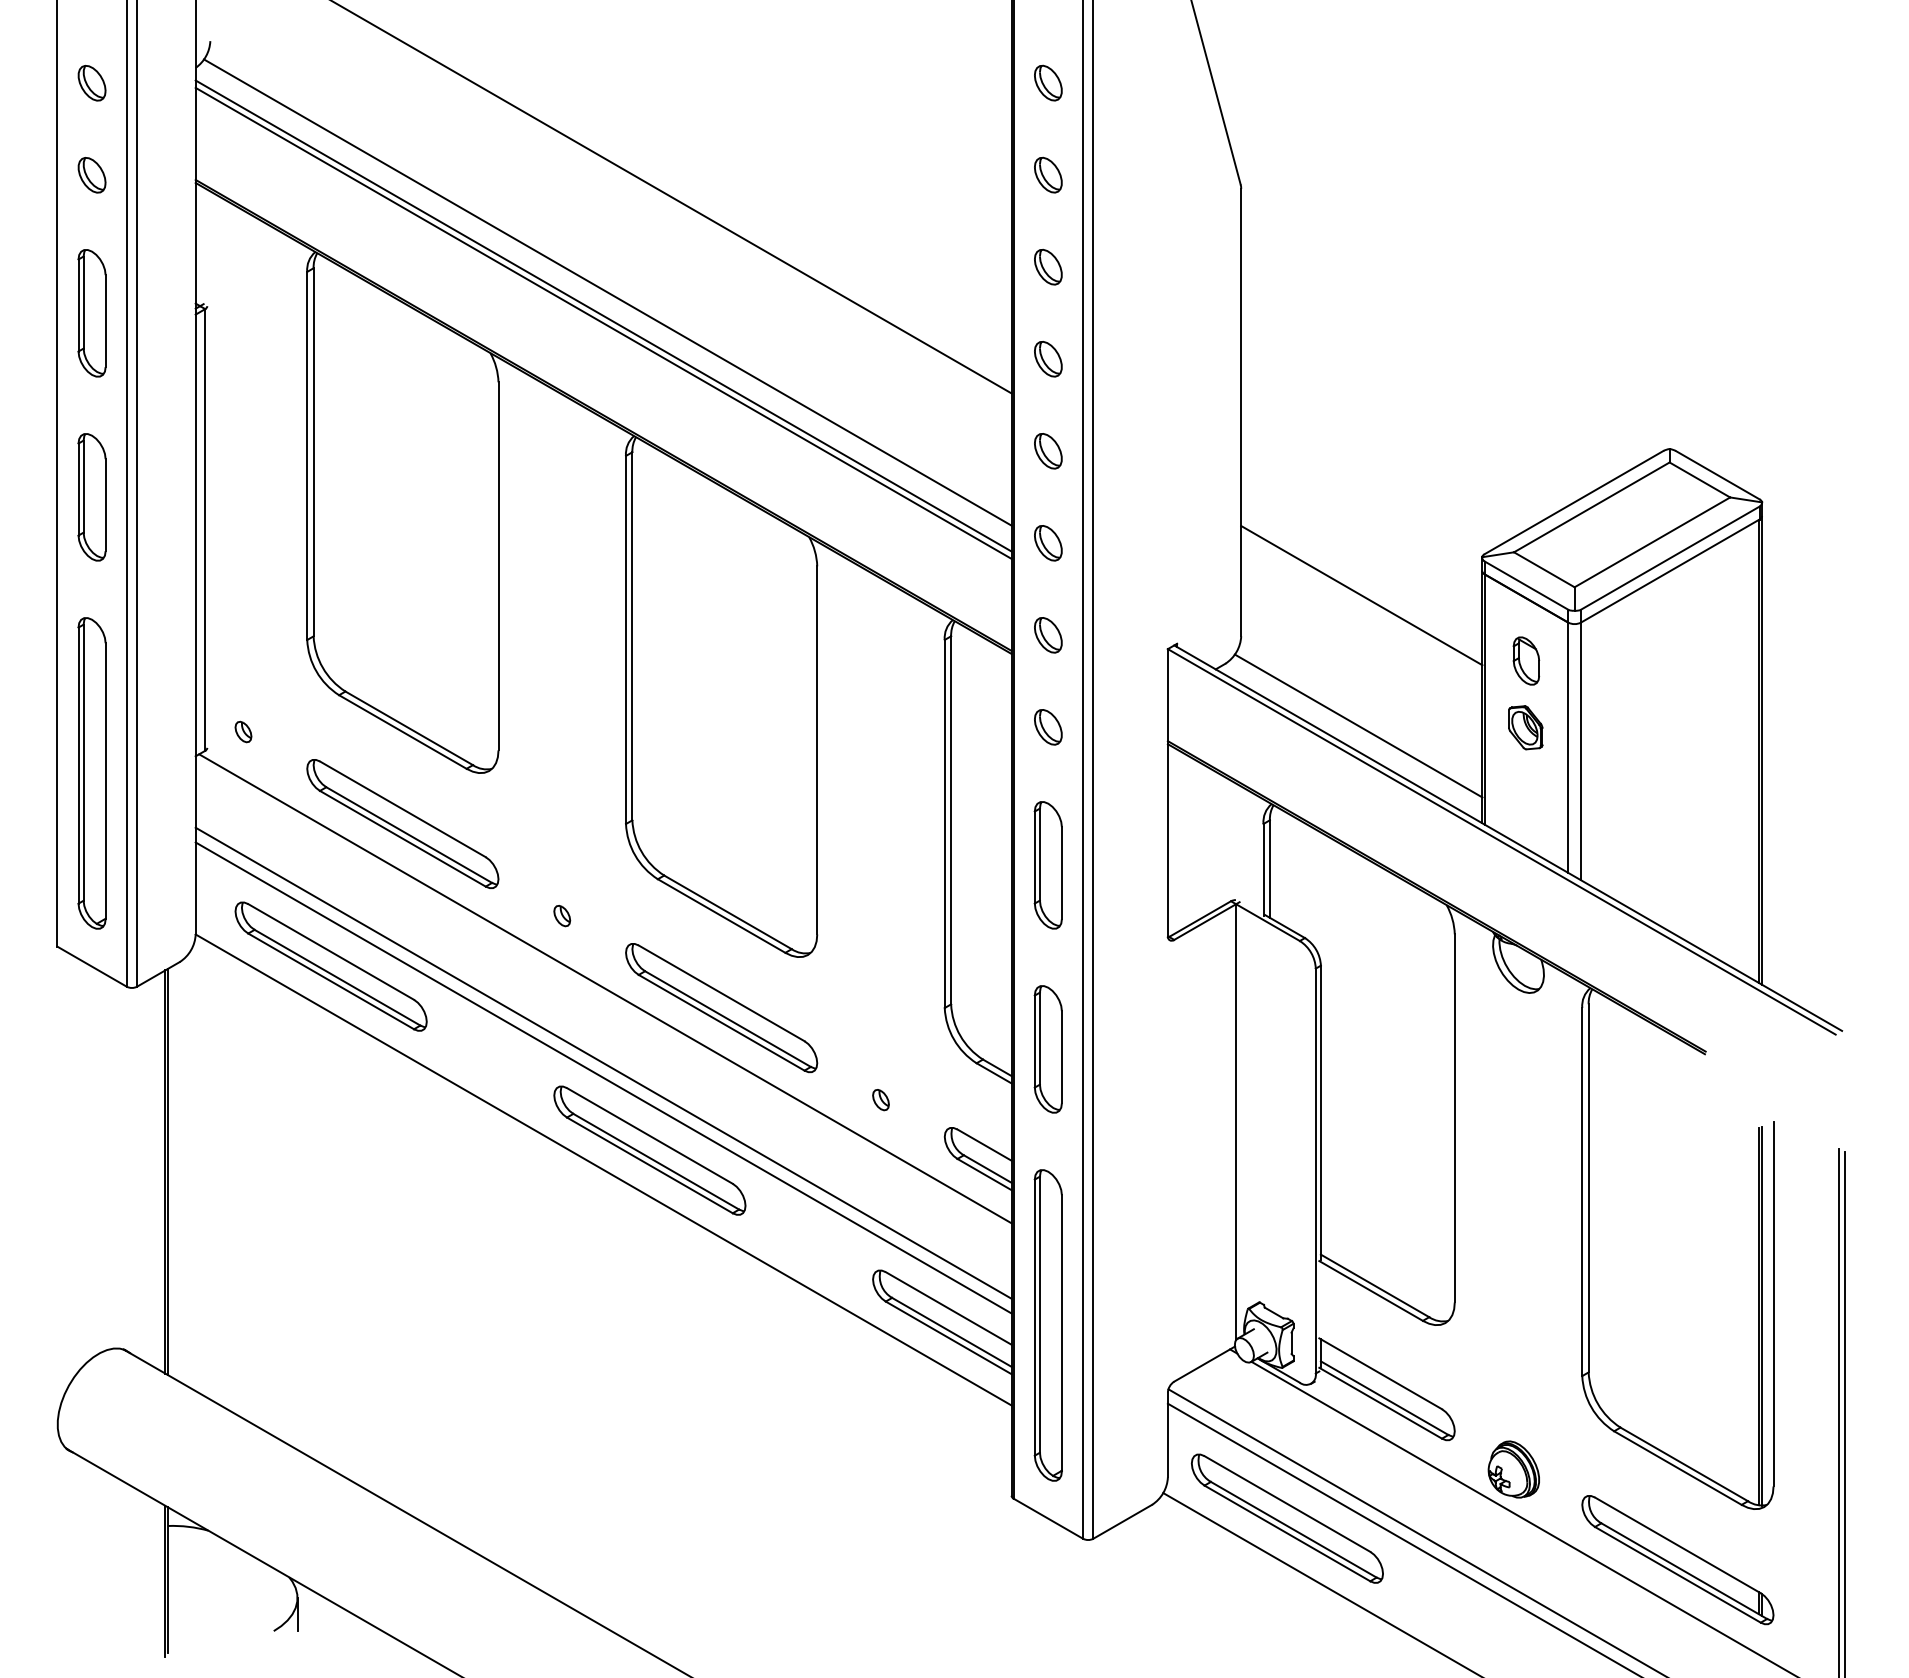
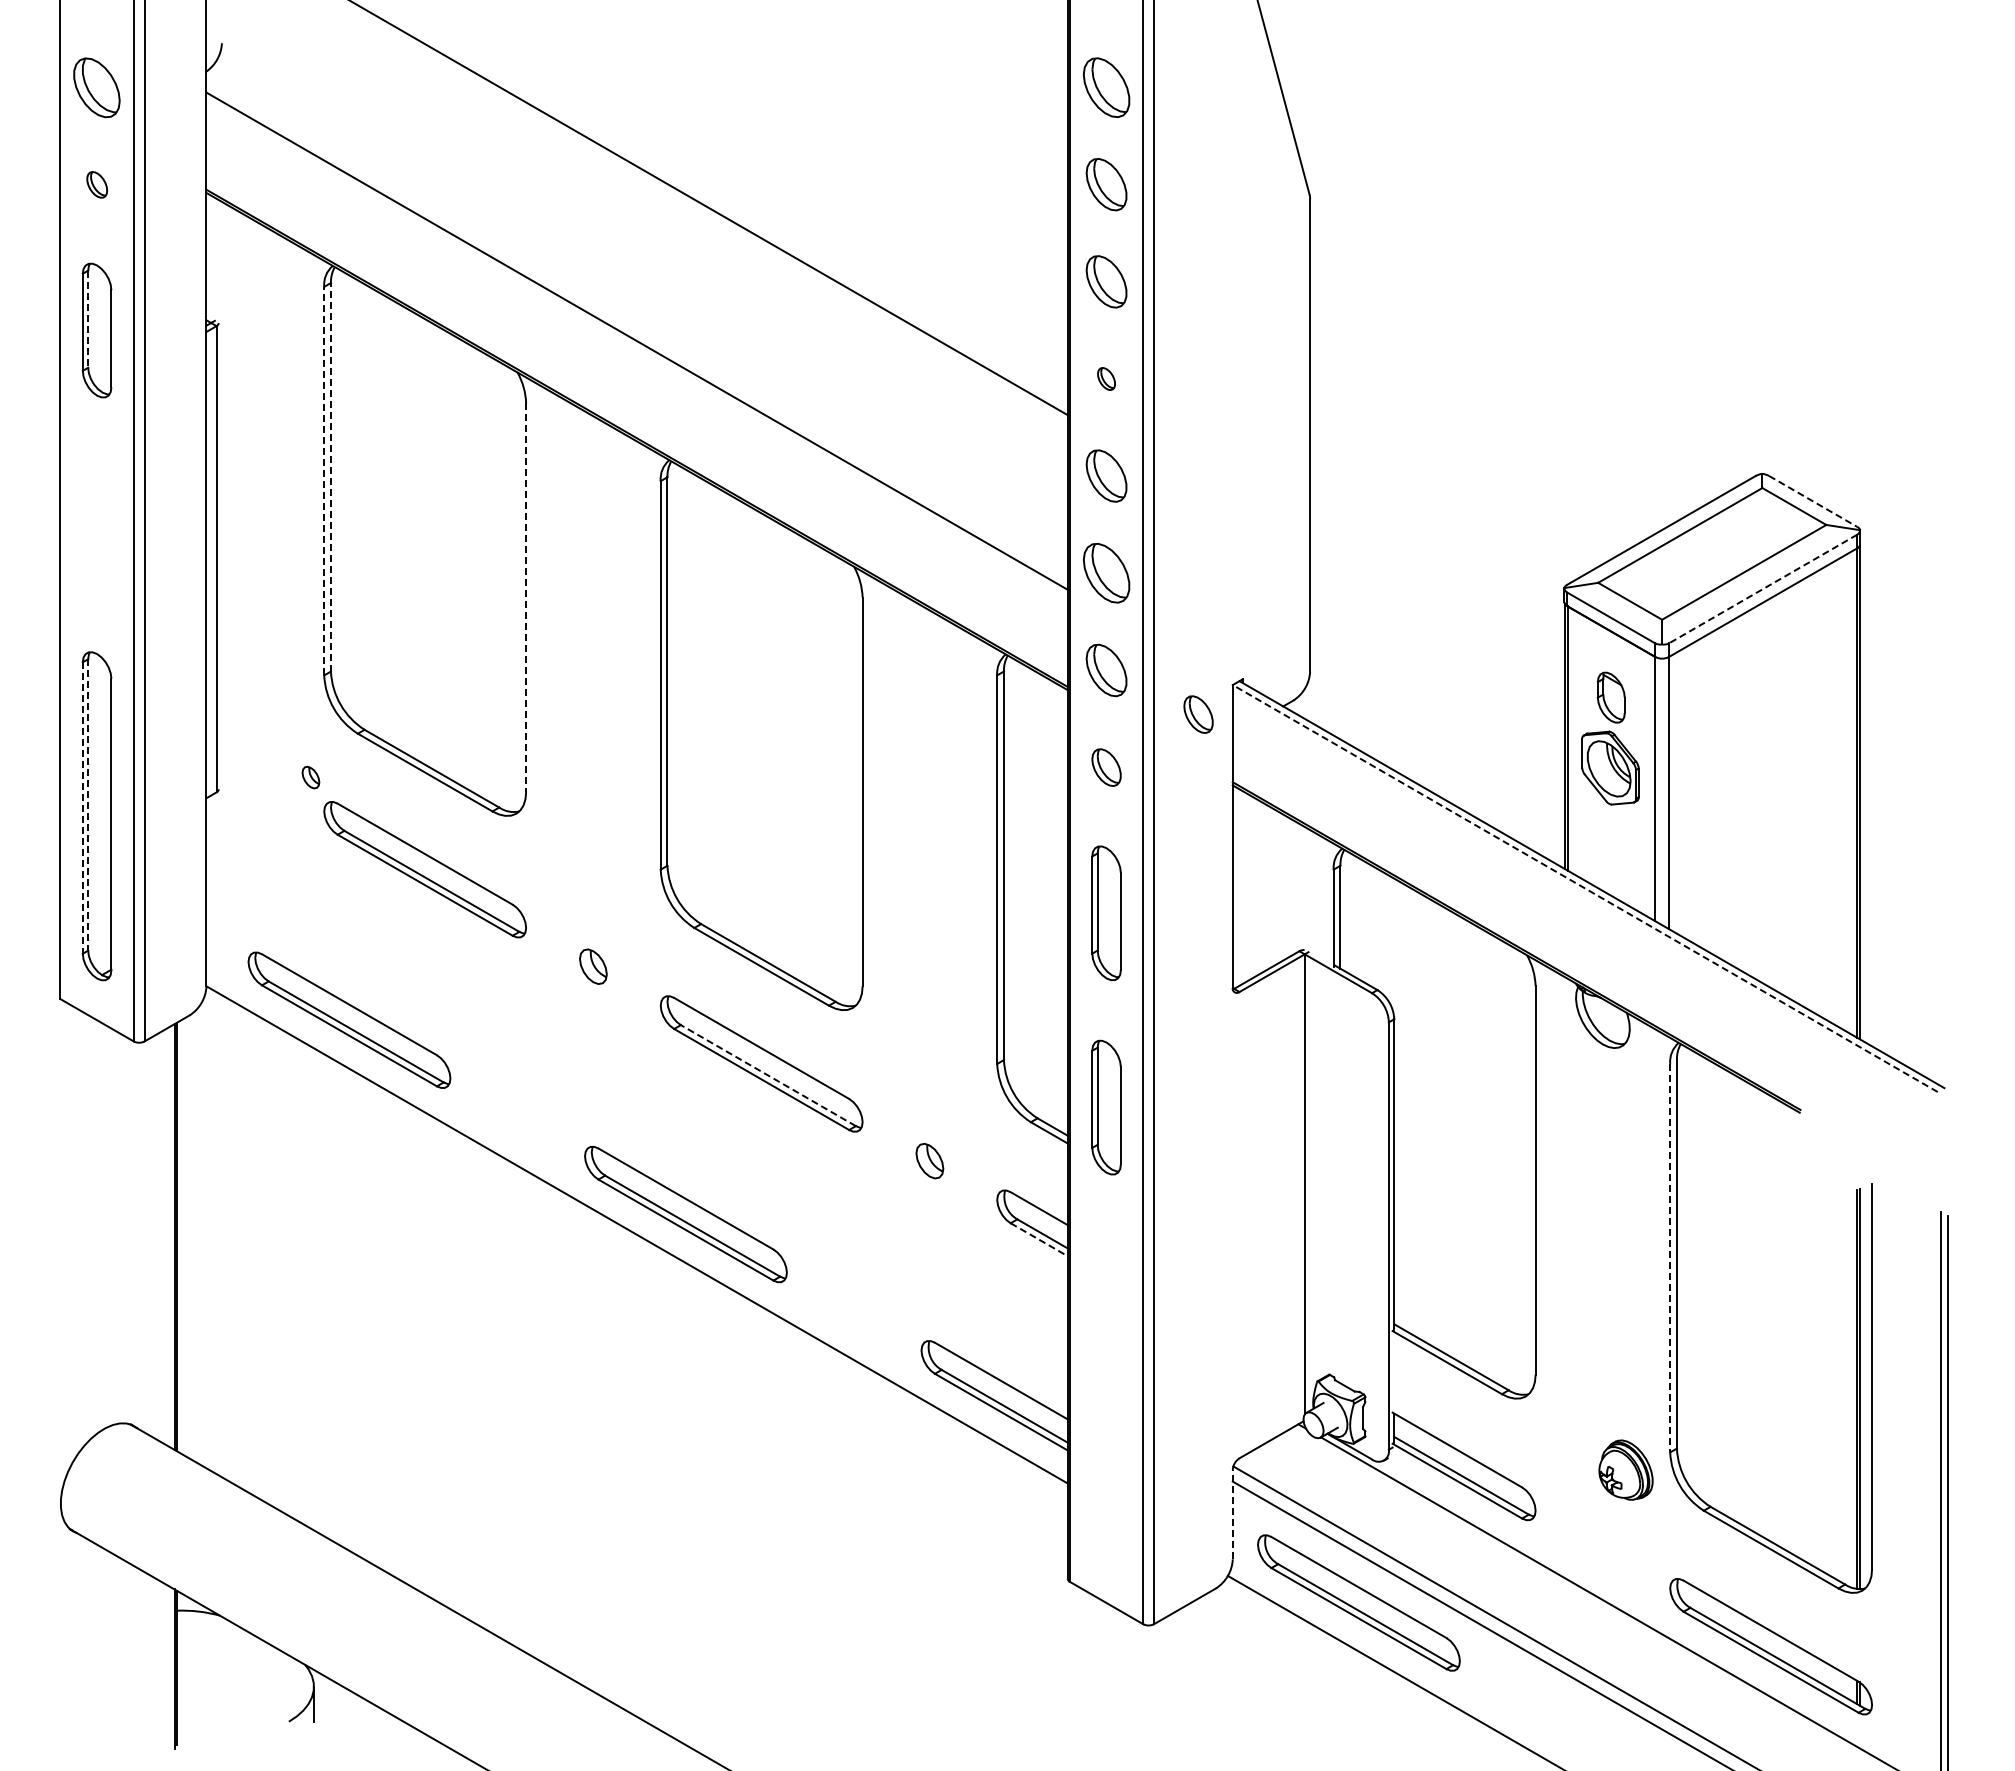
part: (92, 83) -> (97, 87), size x1.6
part: (1048, 83) -> (1106, 87), size x1.6
part: (92, 174) -> (97, 184), size x0.7
part: (1048, 174) -> (1106, 184), size x1.4
part: (1048, 266) -> (1106, 281), size x1.4
line: (607, 292) -> (641, 308), removed
line: (83, 302) -> (88, 319), solid -> dashed
line: (603, 315) -> (636, 332), removed
part: (1048, 358) -> (1106, 378), size x0.6
line: (313, 451) -> (330, 476), solid -> dashed
part: (1048, 451) -> (1106, 476), size x1.4
line: (307, 455) -> (324, 480), solid -> dashed
line: (1718, 475) -> (1813, 501), solid -> dashed
part: (91, 497) -> (96, 524), removed
part: (1048, 543) -> (1106, 573), size x1.6
line: (1670, 558) -> (1763, 589), solid -> dashed
line: (498, 567) -> (526, 598), solid -> dashed
line: (1361, 595) -> (1437, 628), removed
part: (1048, 635) -> (1106, 670), size x1.4
part: (1135, 677) -> (1198, 714), added
line: (1358, 725) -> (1433, 765), removed
part: (1525, 727) -> (1610, 767), size x1.6
part: (243, 731) -> (310, 777), moved
line: (83, 762) -> (88, 804), solid -> dashed
line: (78, 766) -> (82, 808), solid -> dashed
line: (1502, 841) -> (1585, 888), solid -> dashed
part: (562, 915) -> (593, 966), size x1.6
line: (604, 988) -> (638, 1043), removed
line: (727, 1018) -> (767, 1075), solid -> dashed
line: (603, 1062) -> (636, 1121), removed
line: (603, 1077) -> (636, 1137), removed
part: (880, 1099) -> (929, 1160), size x1.6
line: (984, 1174) -> (1039, 1239), solid -> dashed
line: (1582, 1192) -> (1670, 1258), solid -> dashed
part: (1048, 1324) -> (1106, 1398), removed
line: (1167, 1434) -> (1232, 1514), solid -> dashed
part: (1513, 1468) -> (1625, 1469), moved

